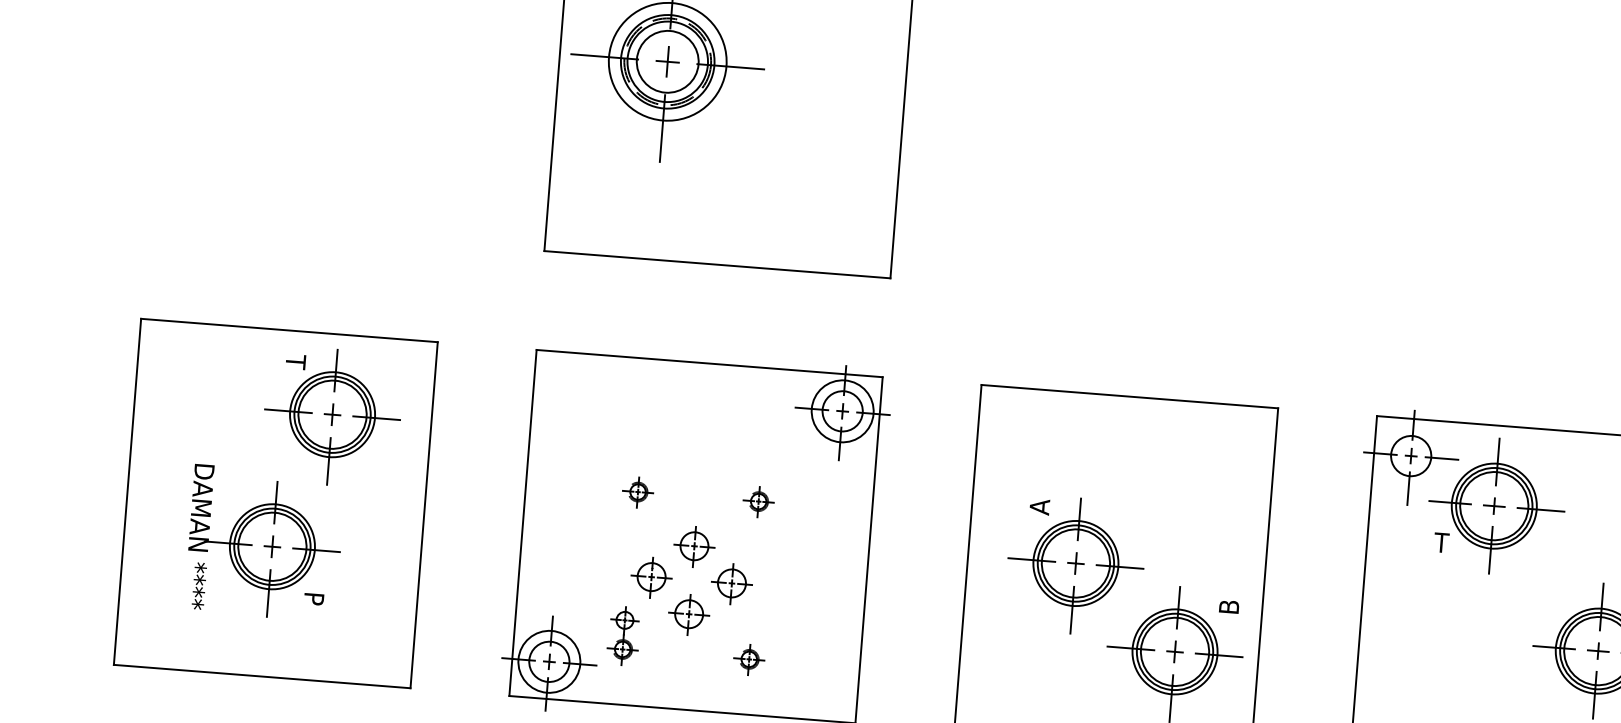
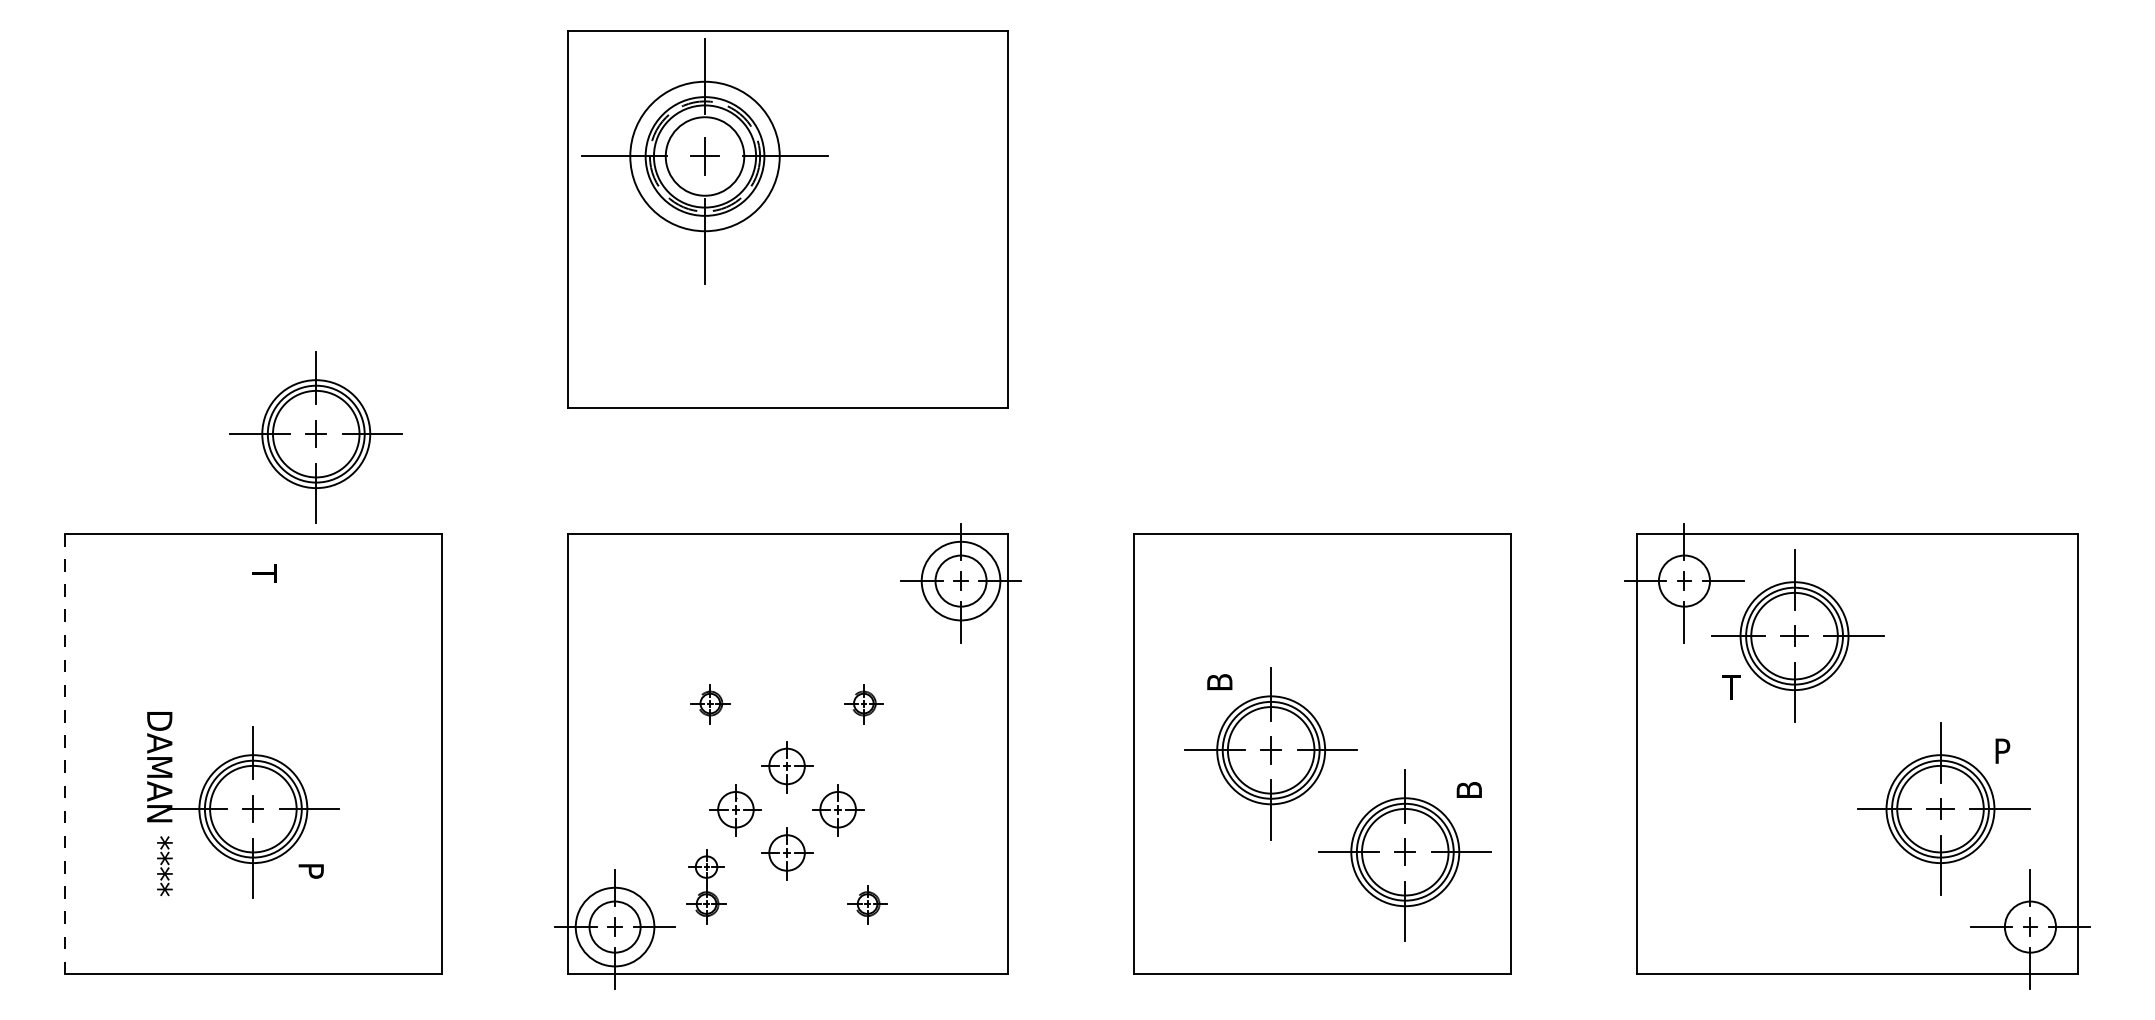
part: (331, 417) -> (315, 437), moved
line: (127, 491) -> (64, 753), solid -> dashed
text: (1039, 507) -> (1219, 682), A -> B

